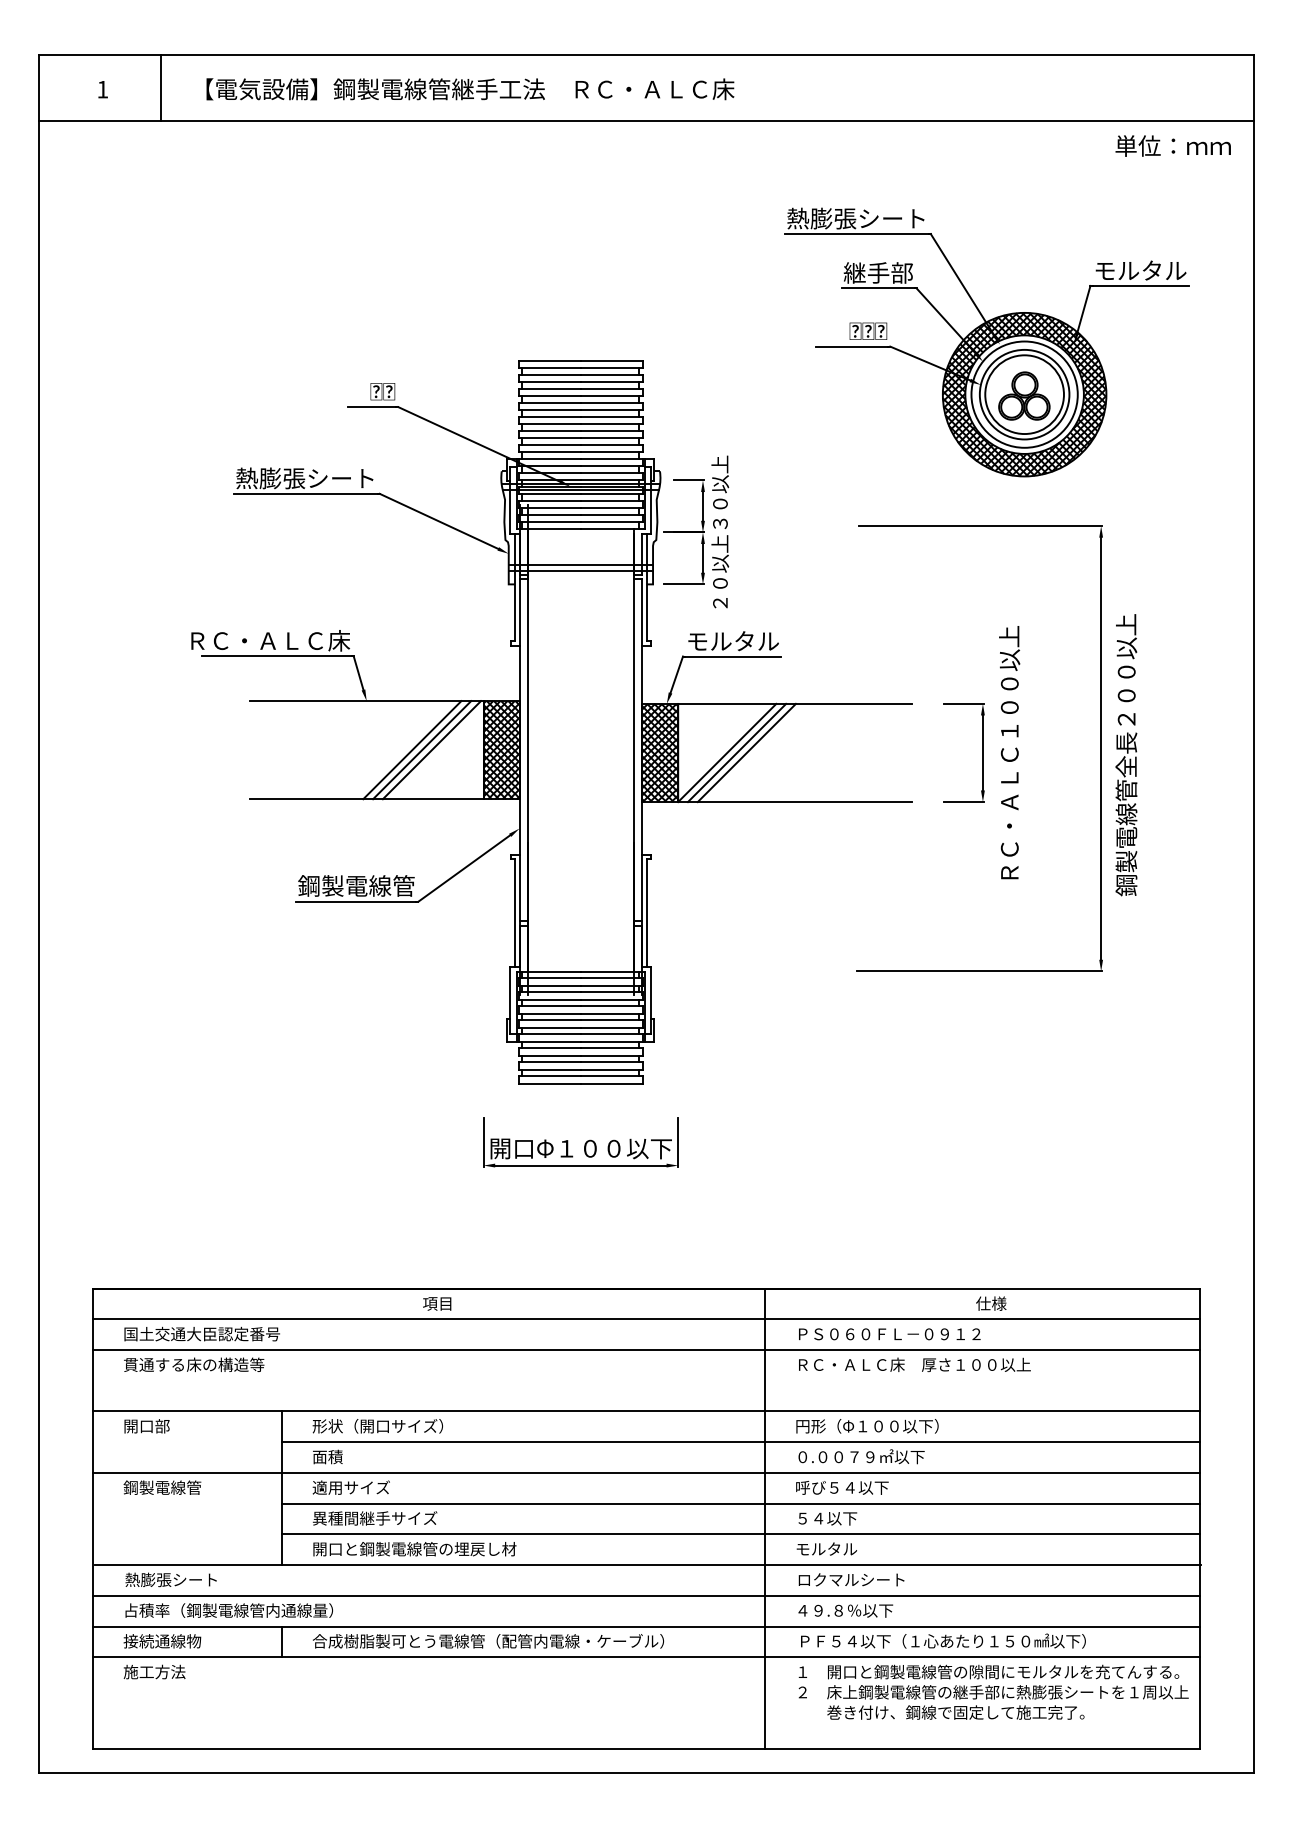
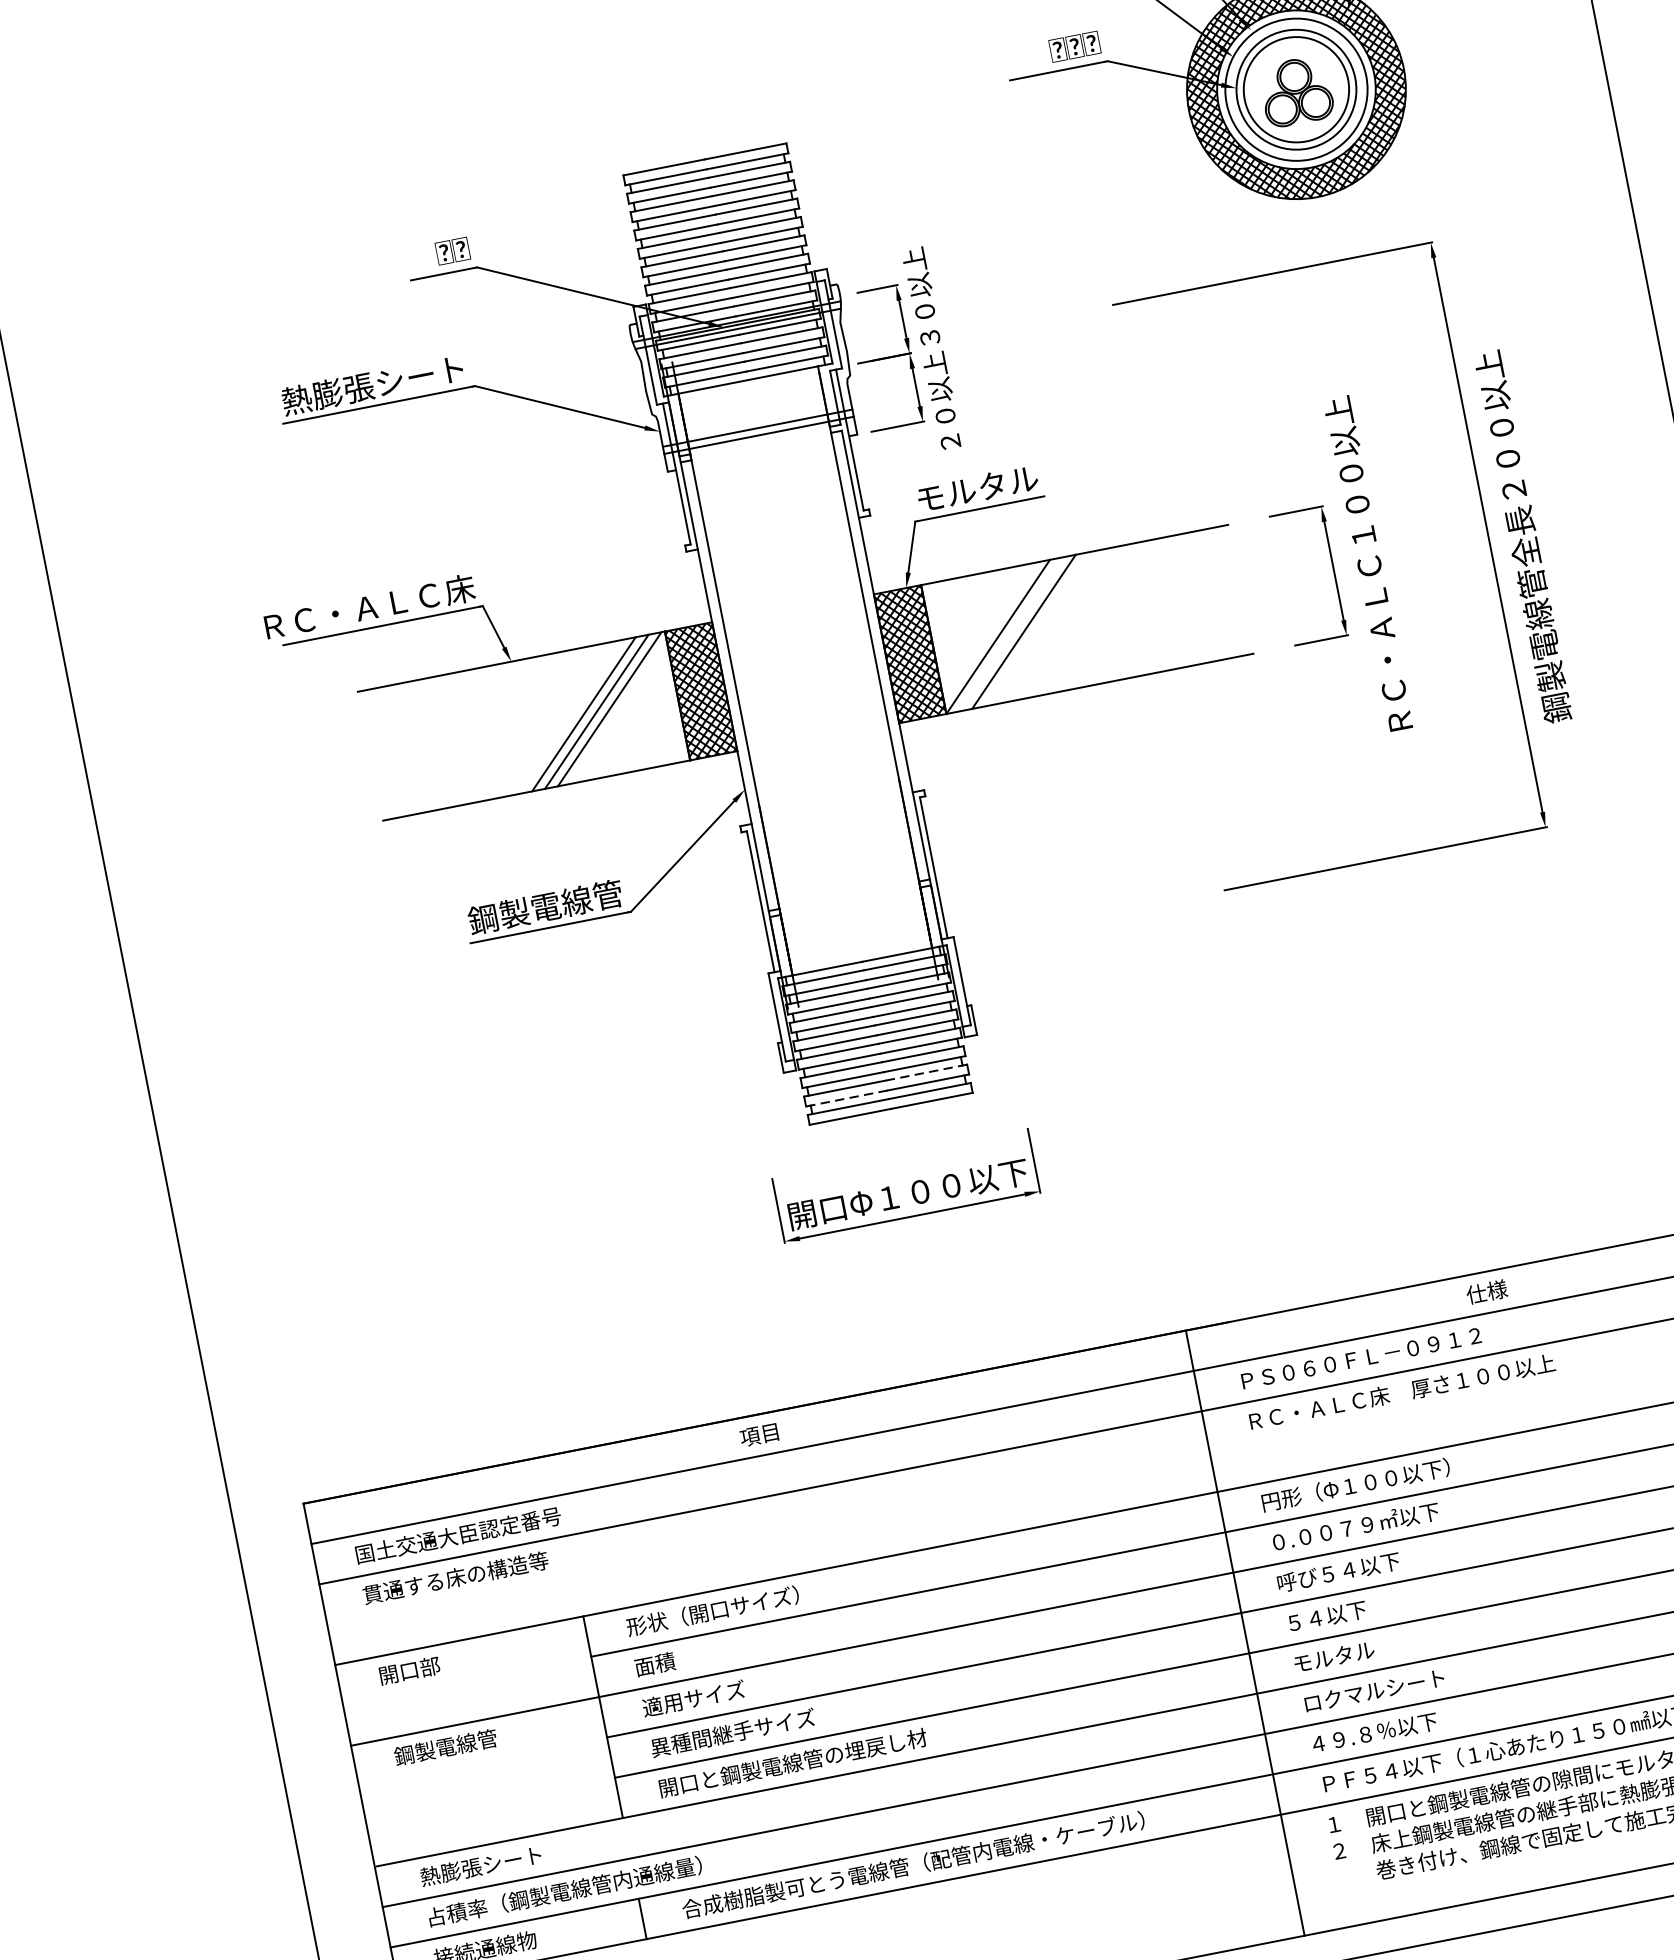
line: (736, 752) -> (1010, 633), removed
line: (611, 1062) -> (925, 1073), solid -> dashed
line: (549, 1069) -> (846, 1098), solid -> dashed

